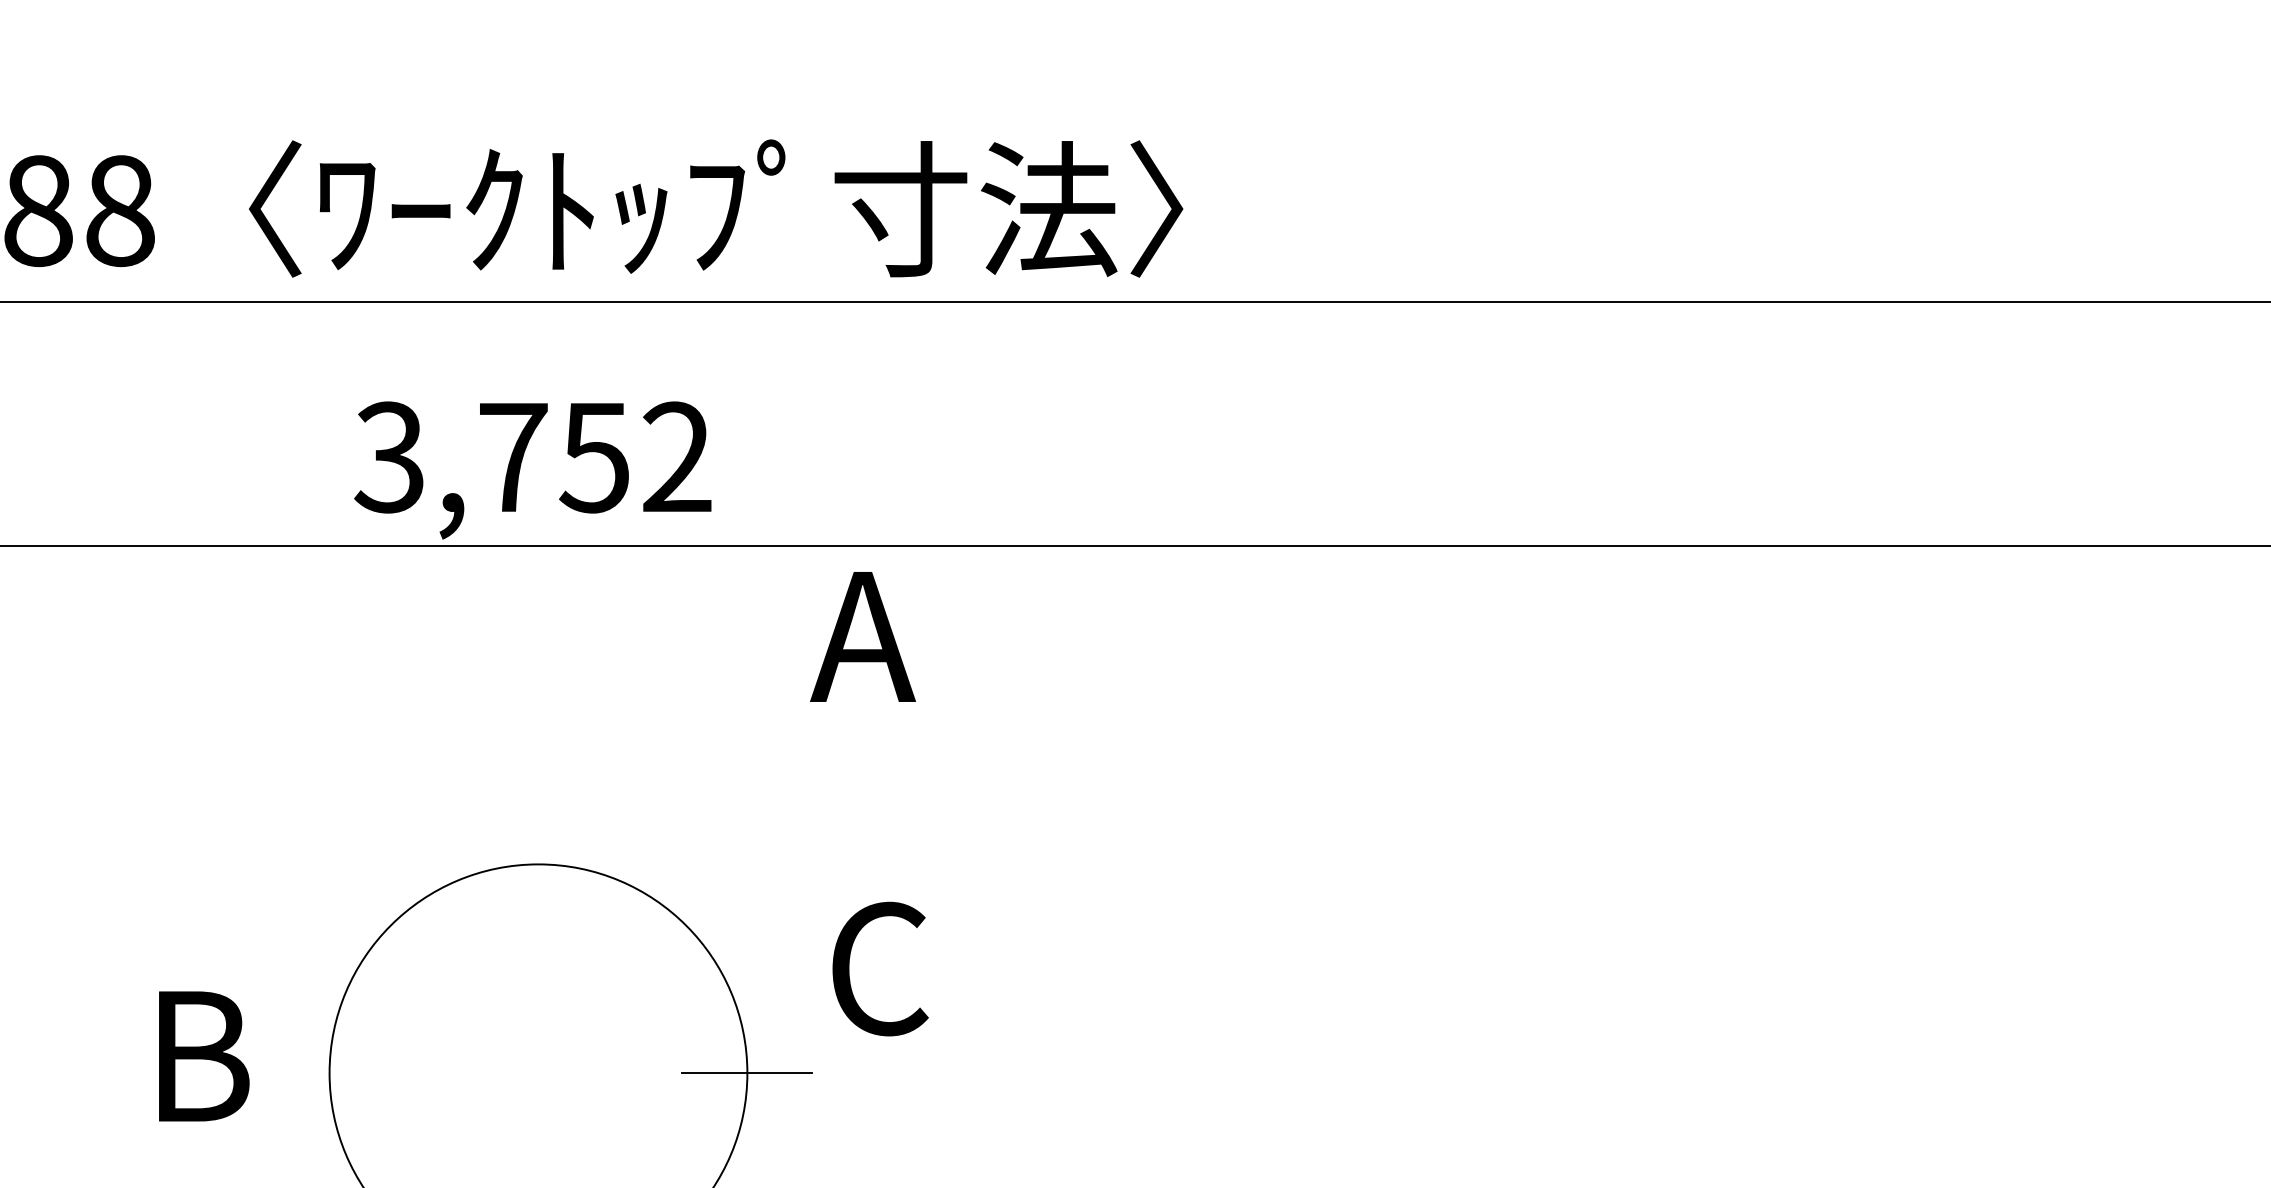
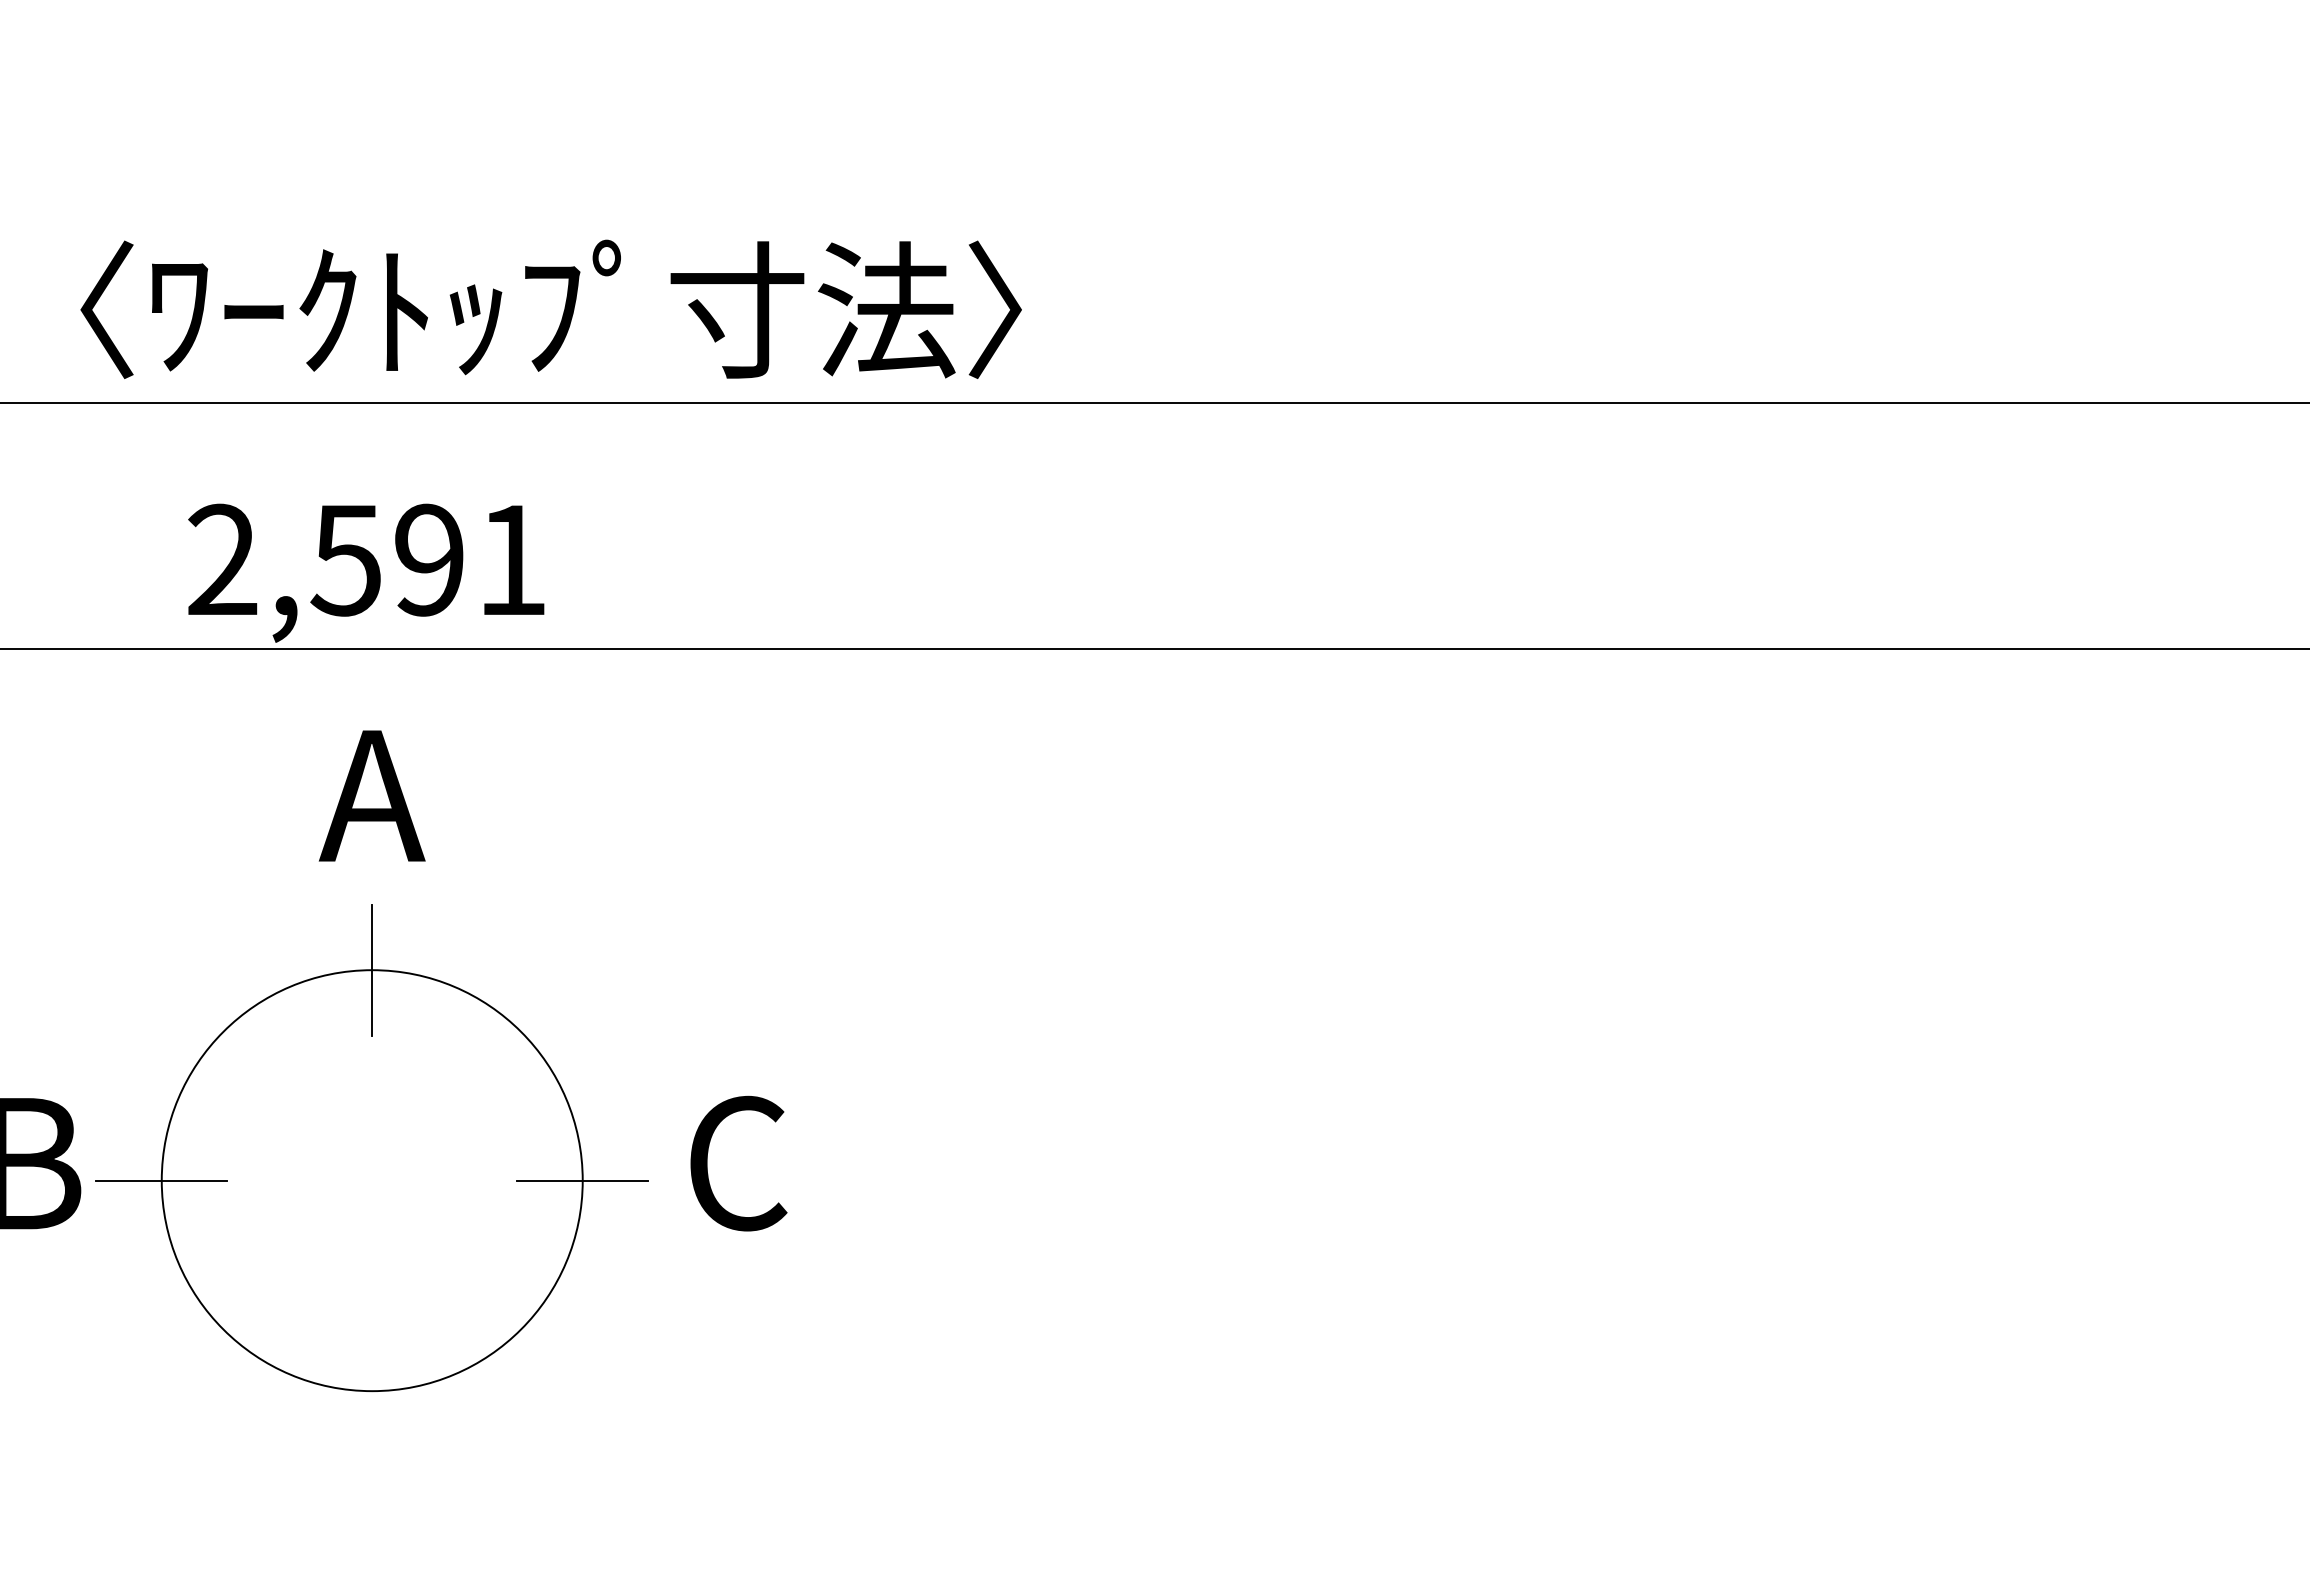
text: (532, 456) -> (366, 559), 3,752 -> 2,591
text: (862, 636) -> (371, 795), moved
line: (538, 863) -> (372, 969), added
text: (880, 968) -> (738, 1163), moved
line: (329, 1073) -> (161, 1180), added

